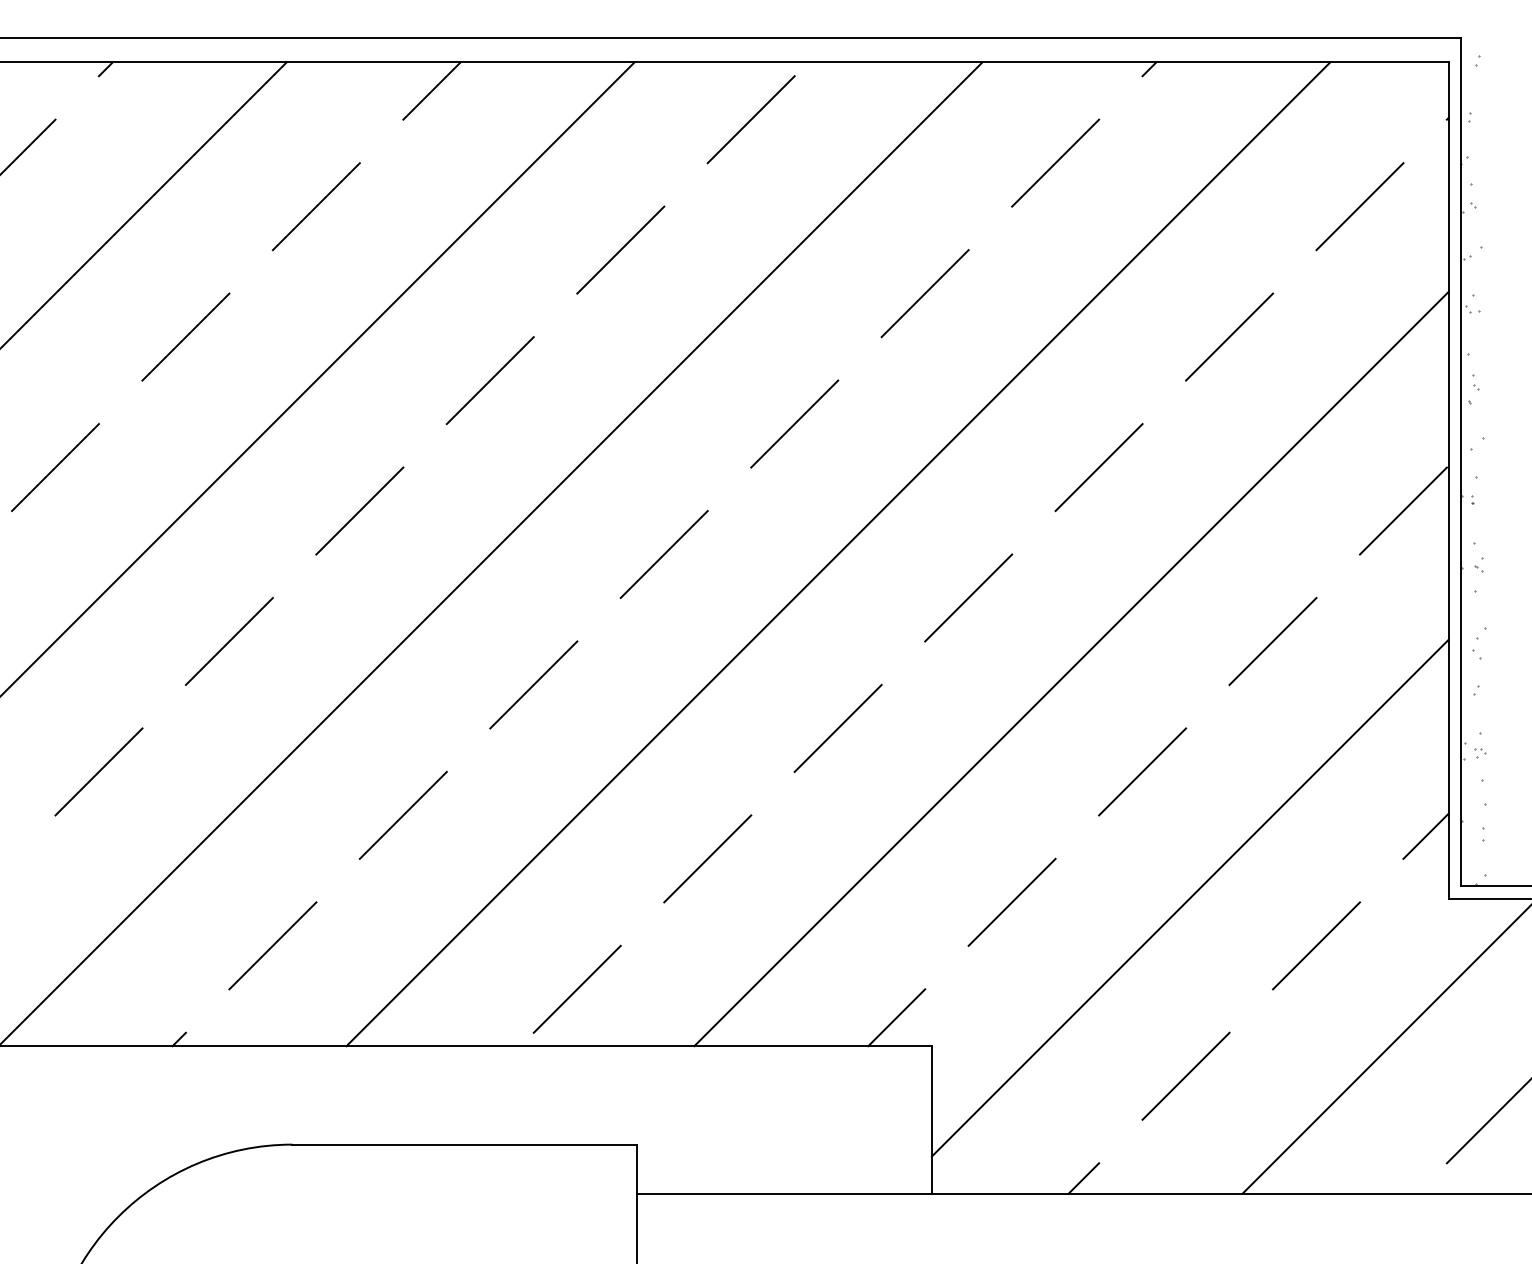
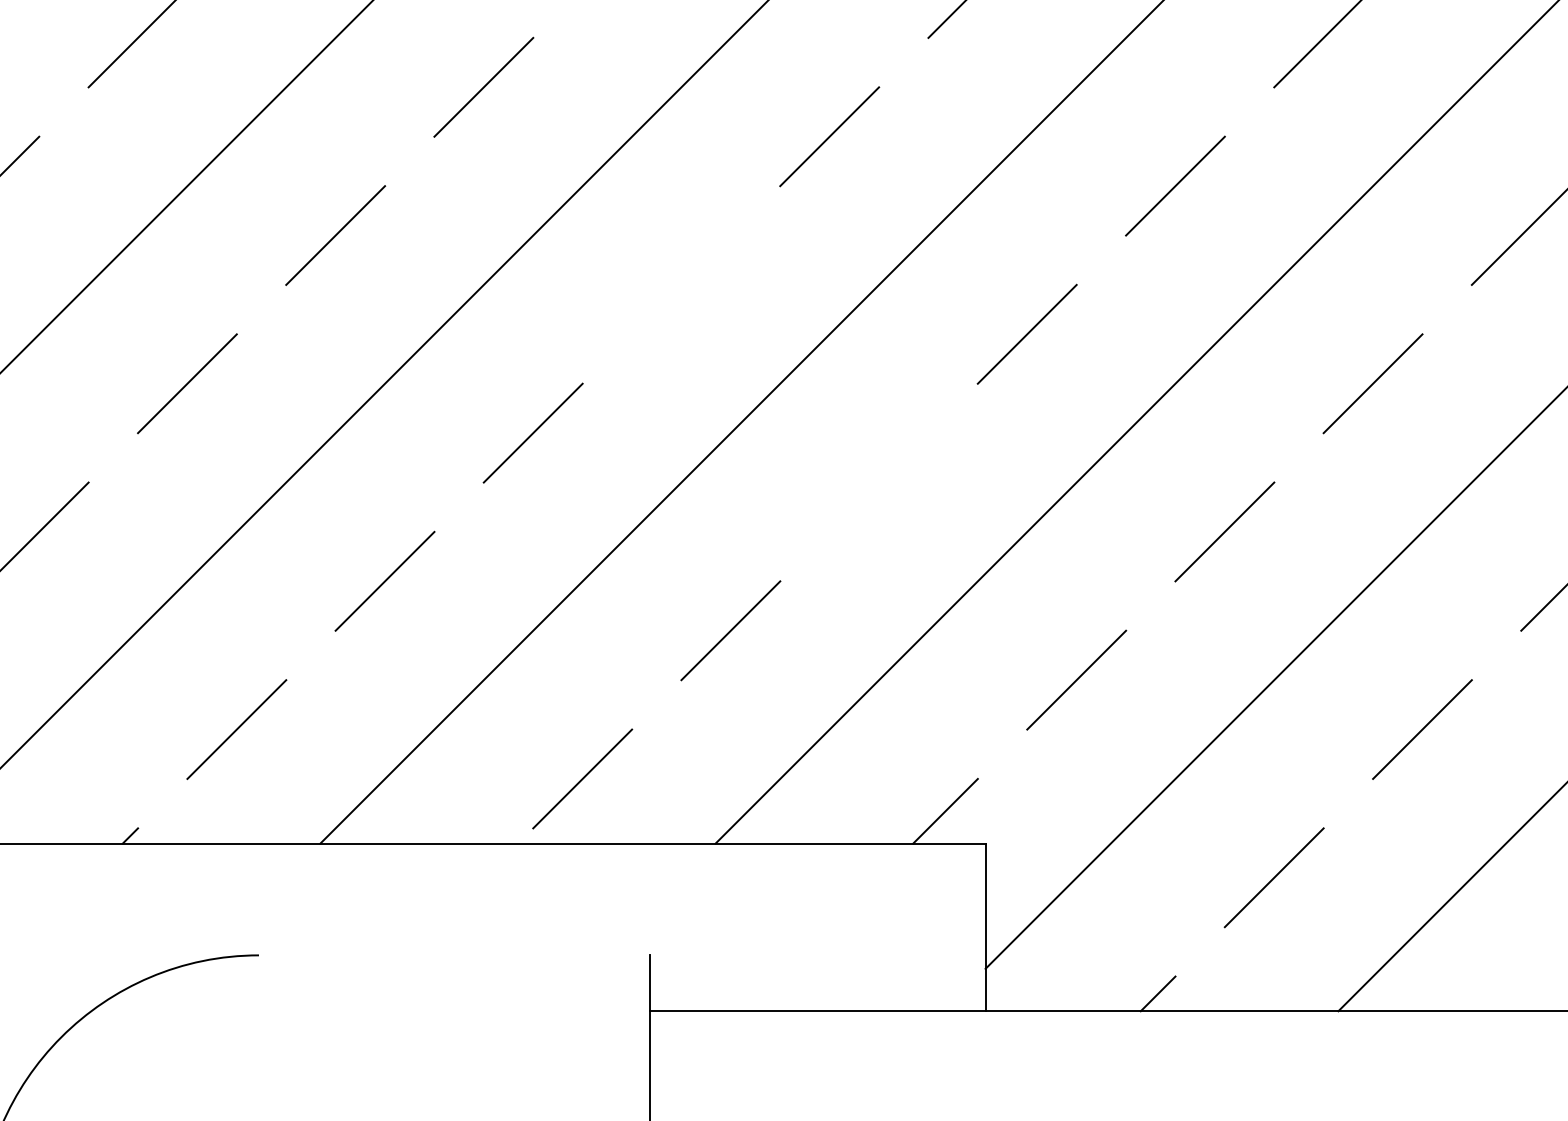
line: (663, 554) -> (680, 284), removed
line: (837, 727) -> (878, 481), removed
line: (464, 1144) -> (454, 955), removed

